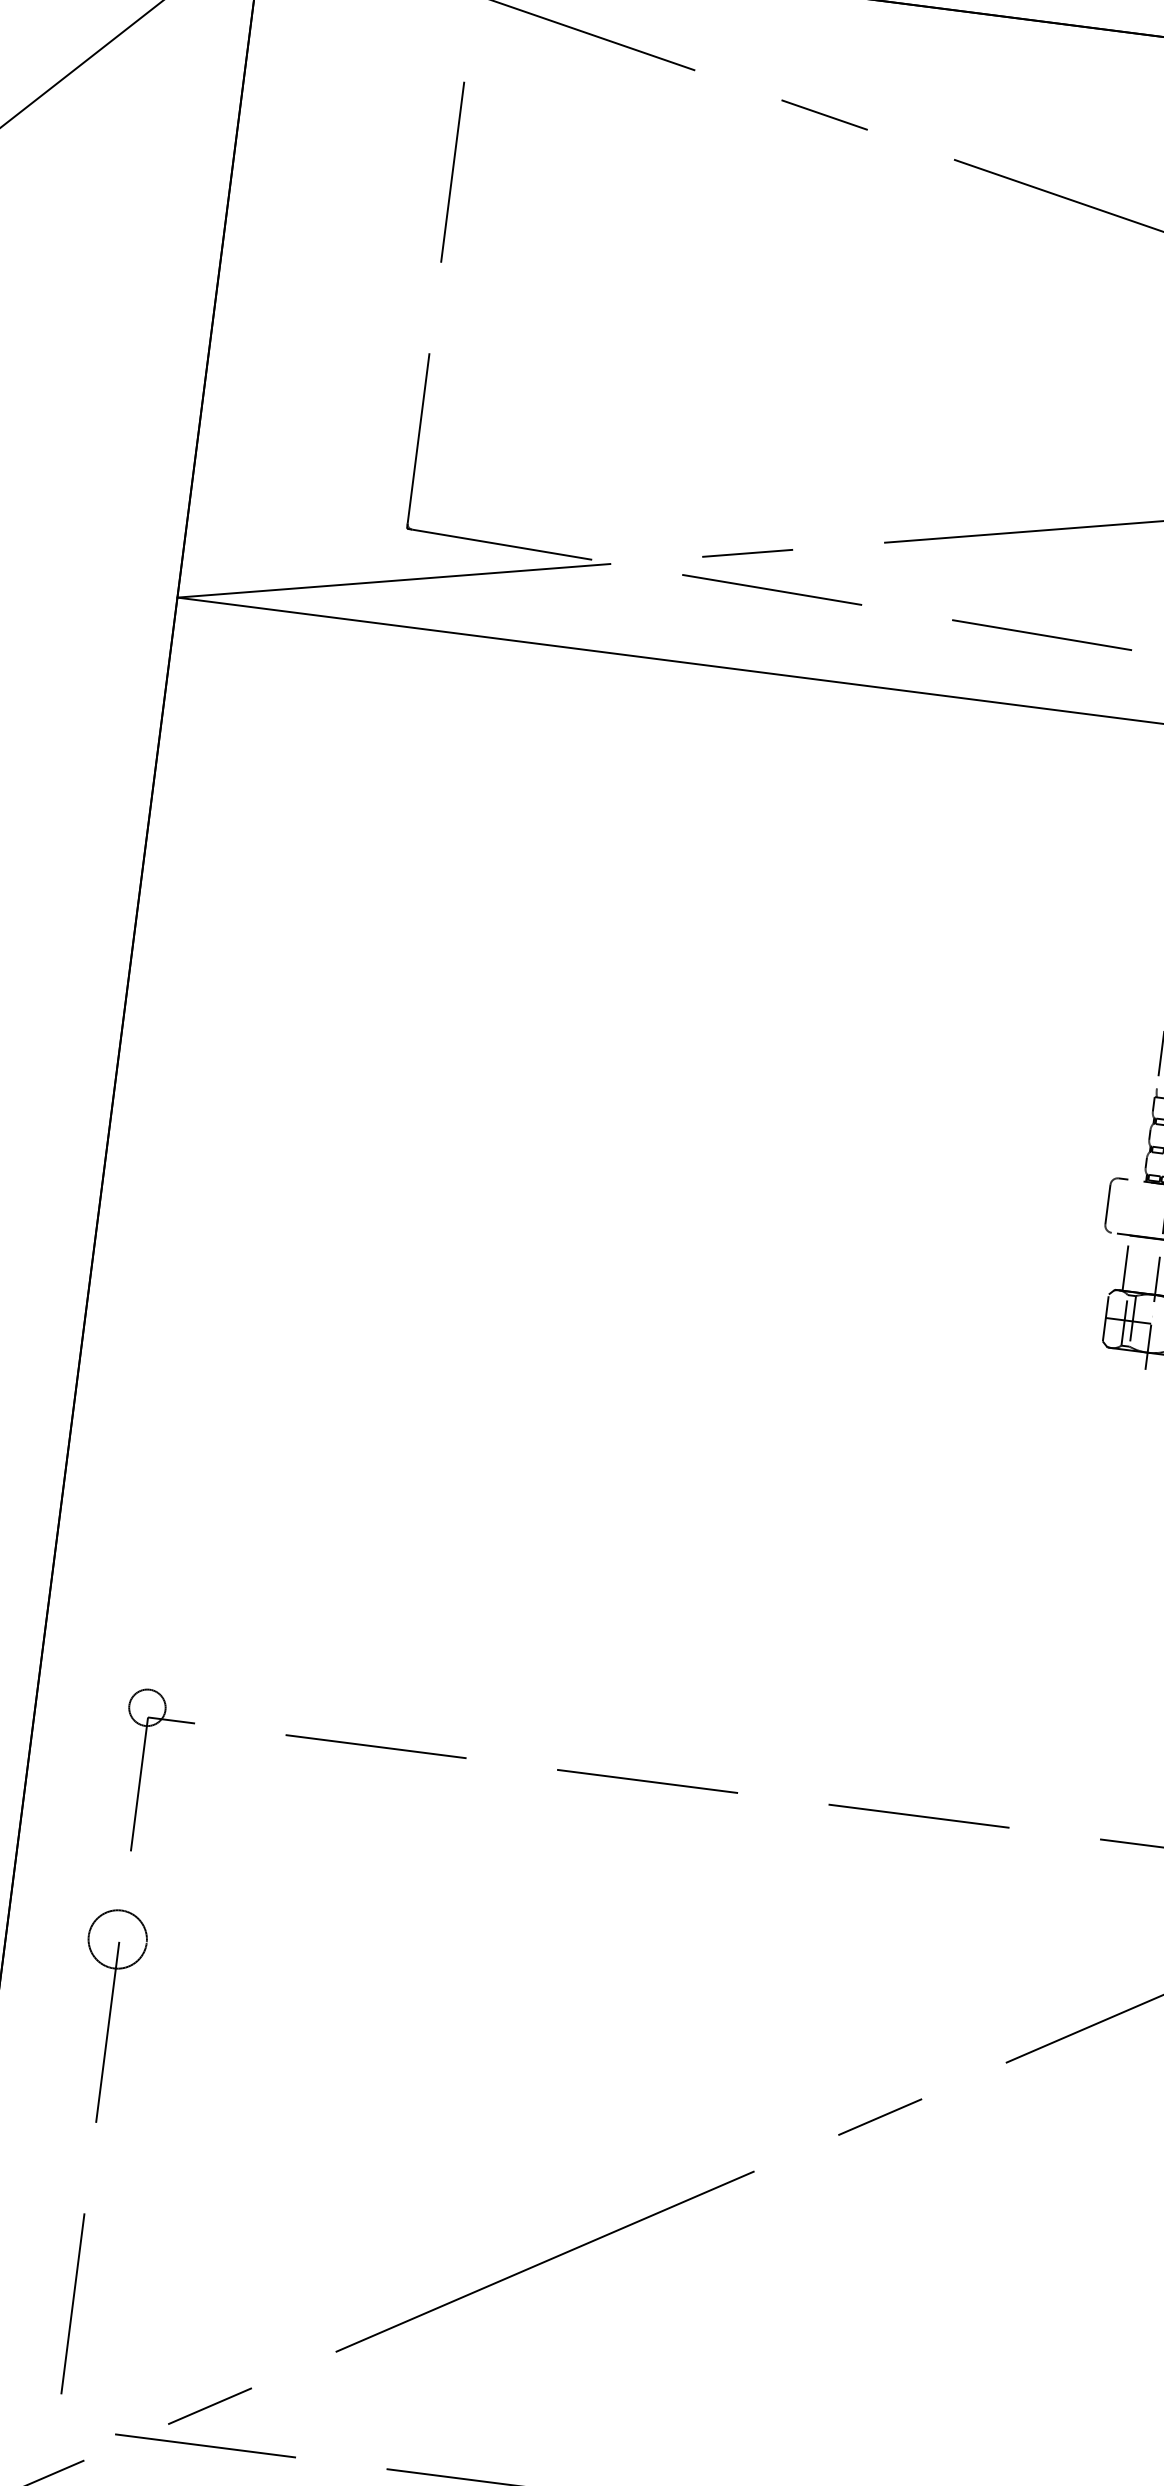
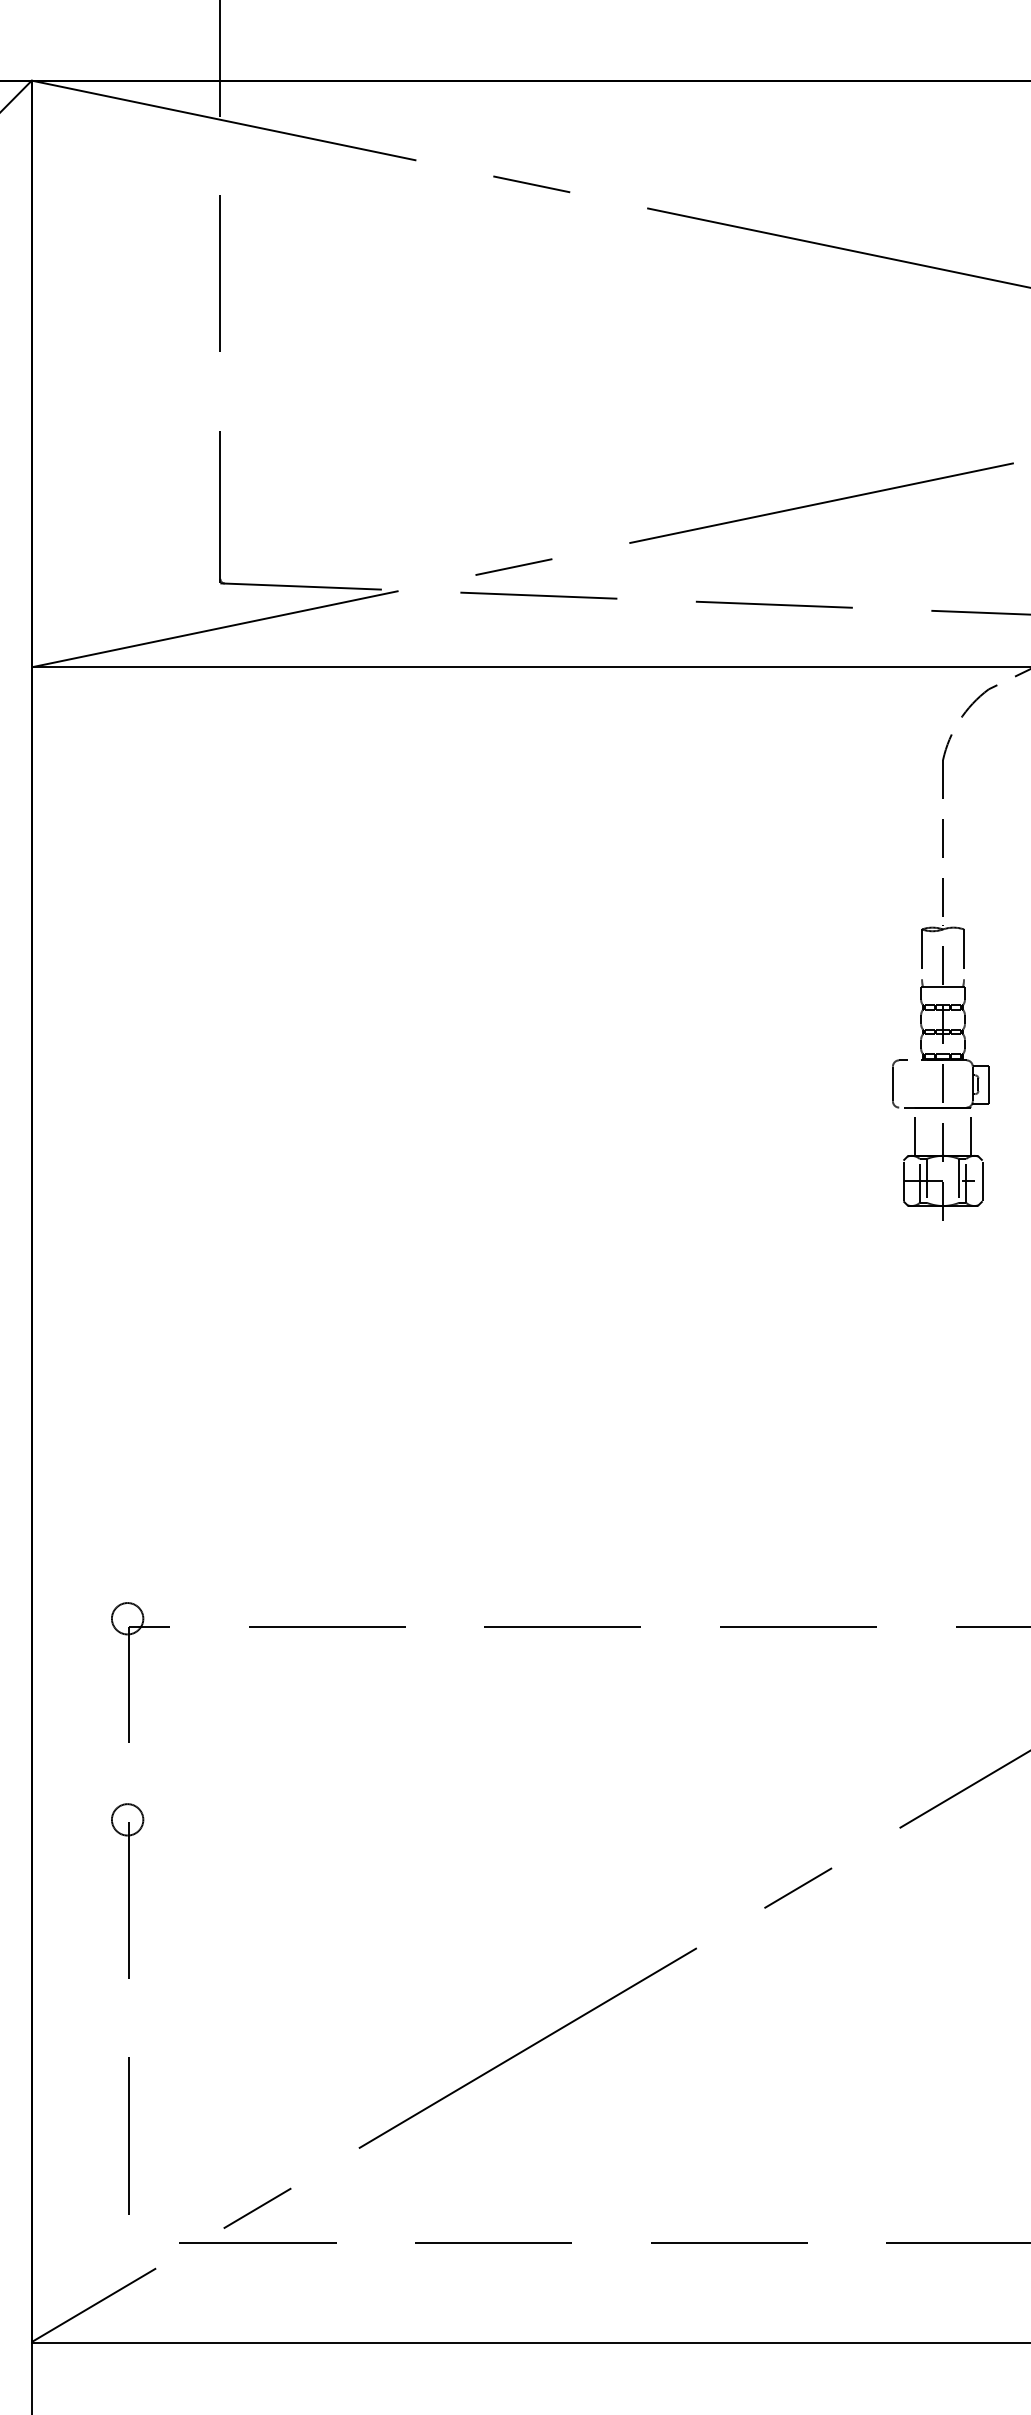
circle: (117, 1939) -> (127, 1819), size x0.62

